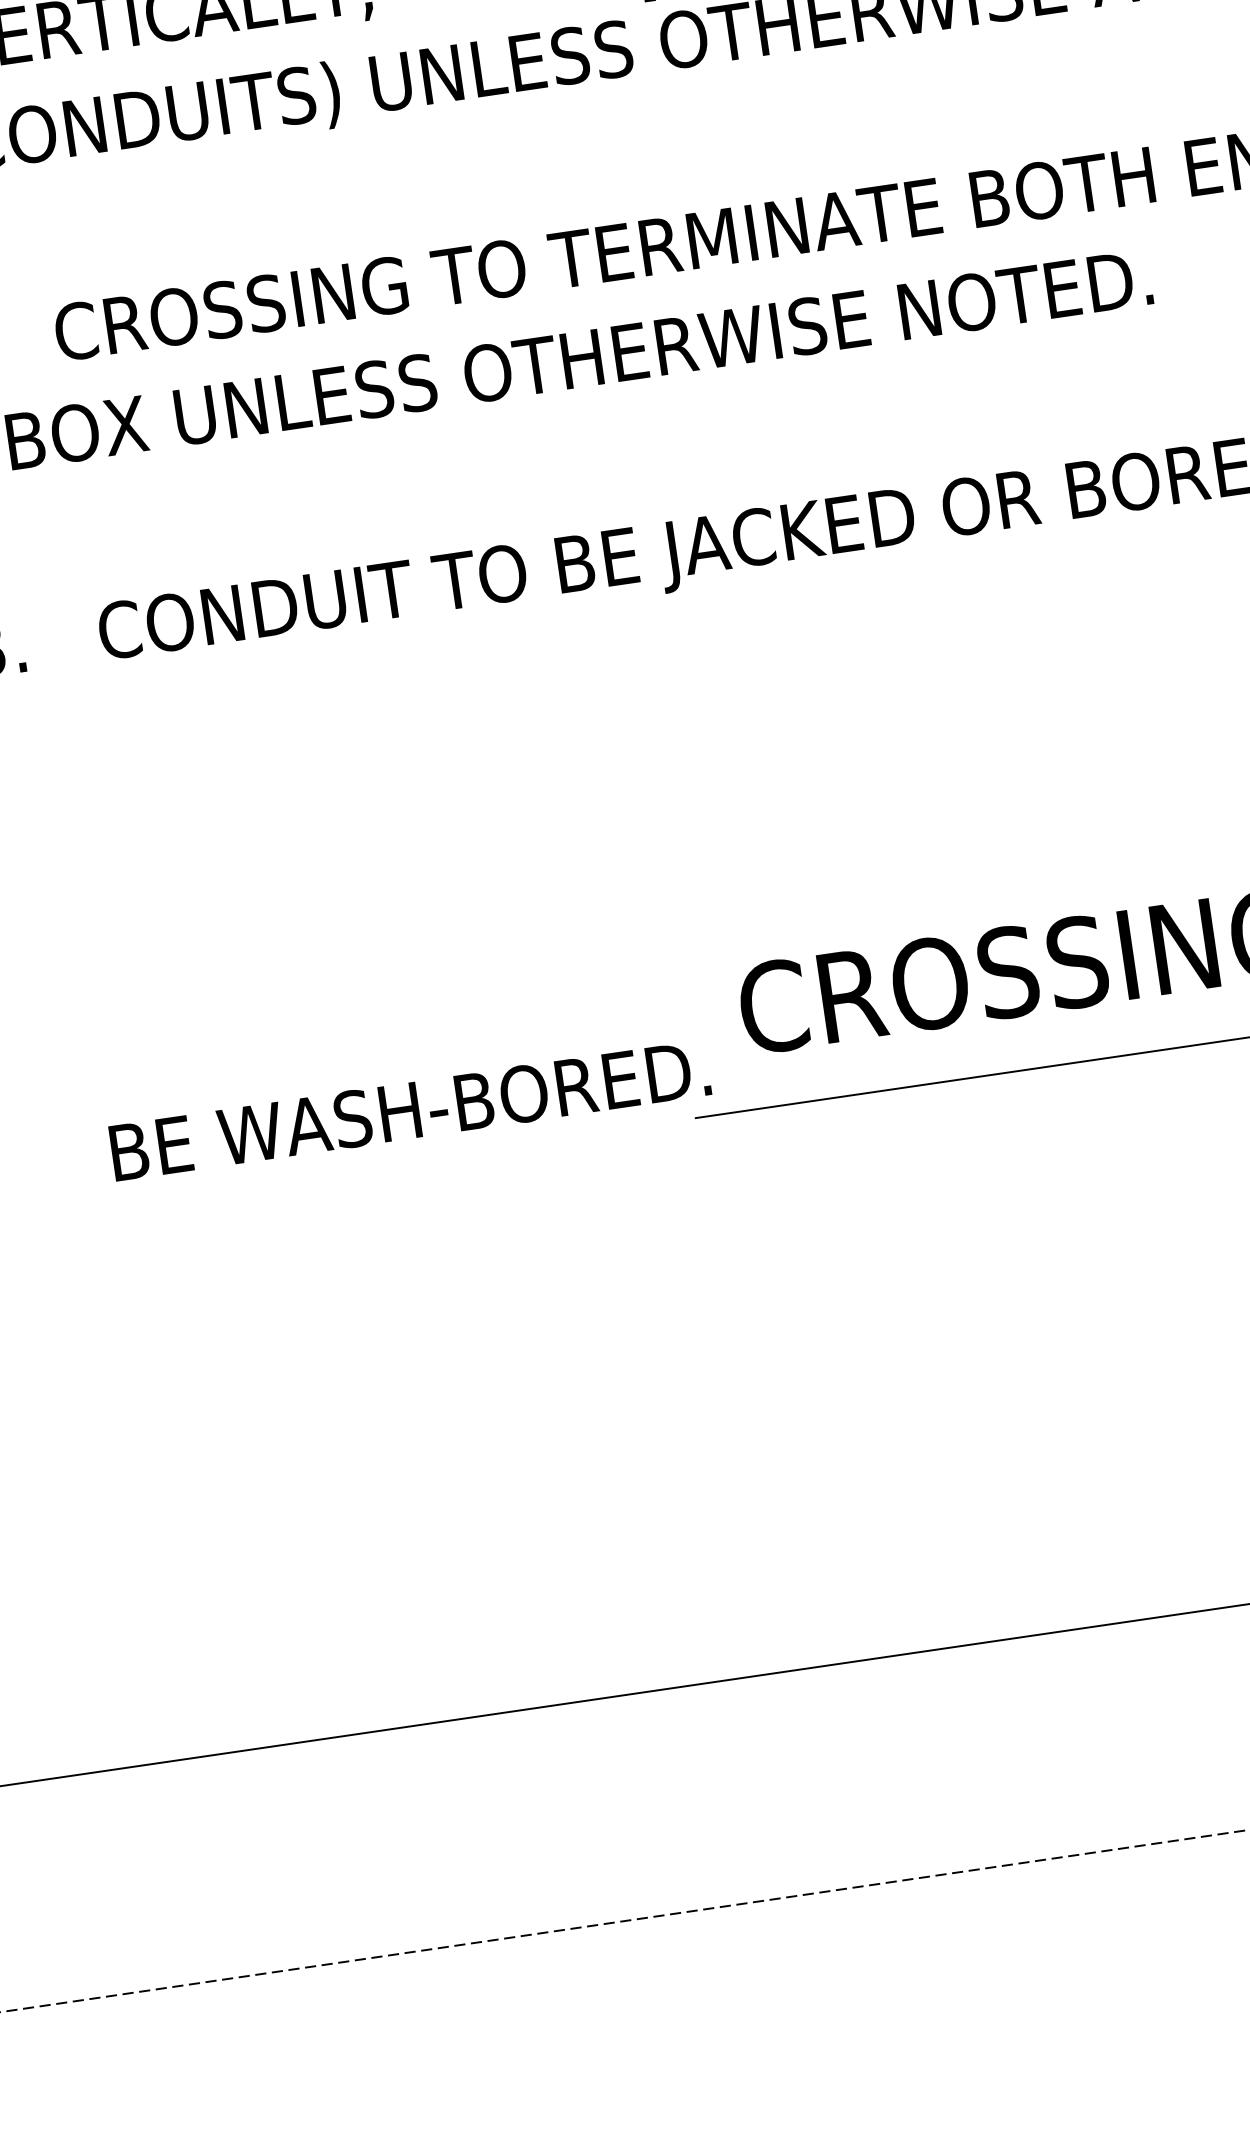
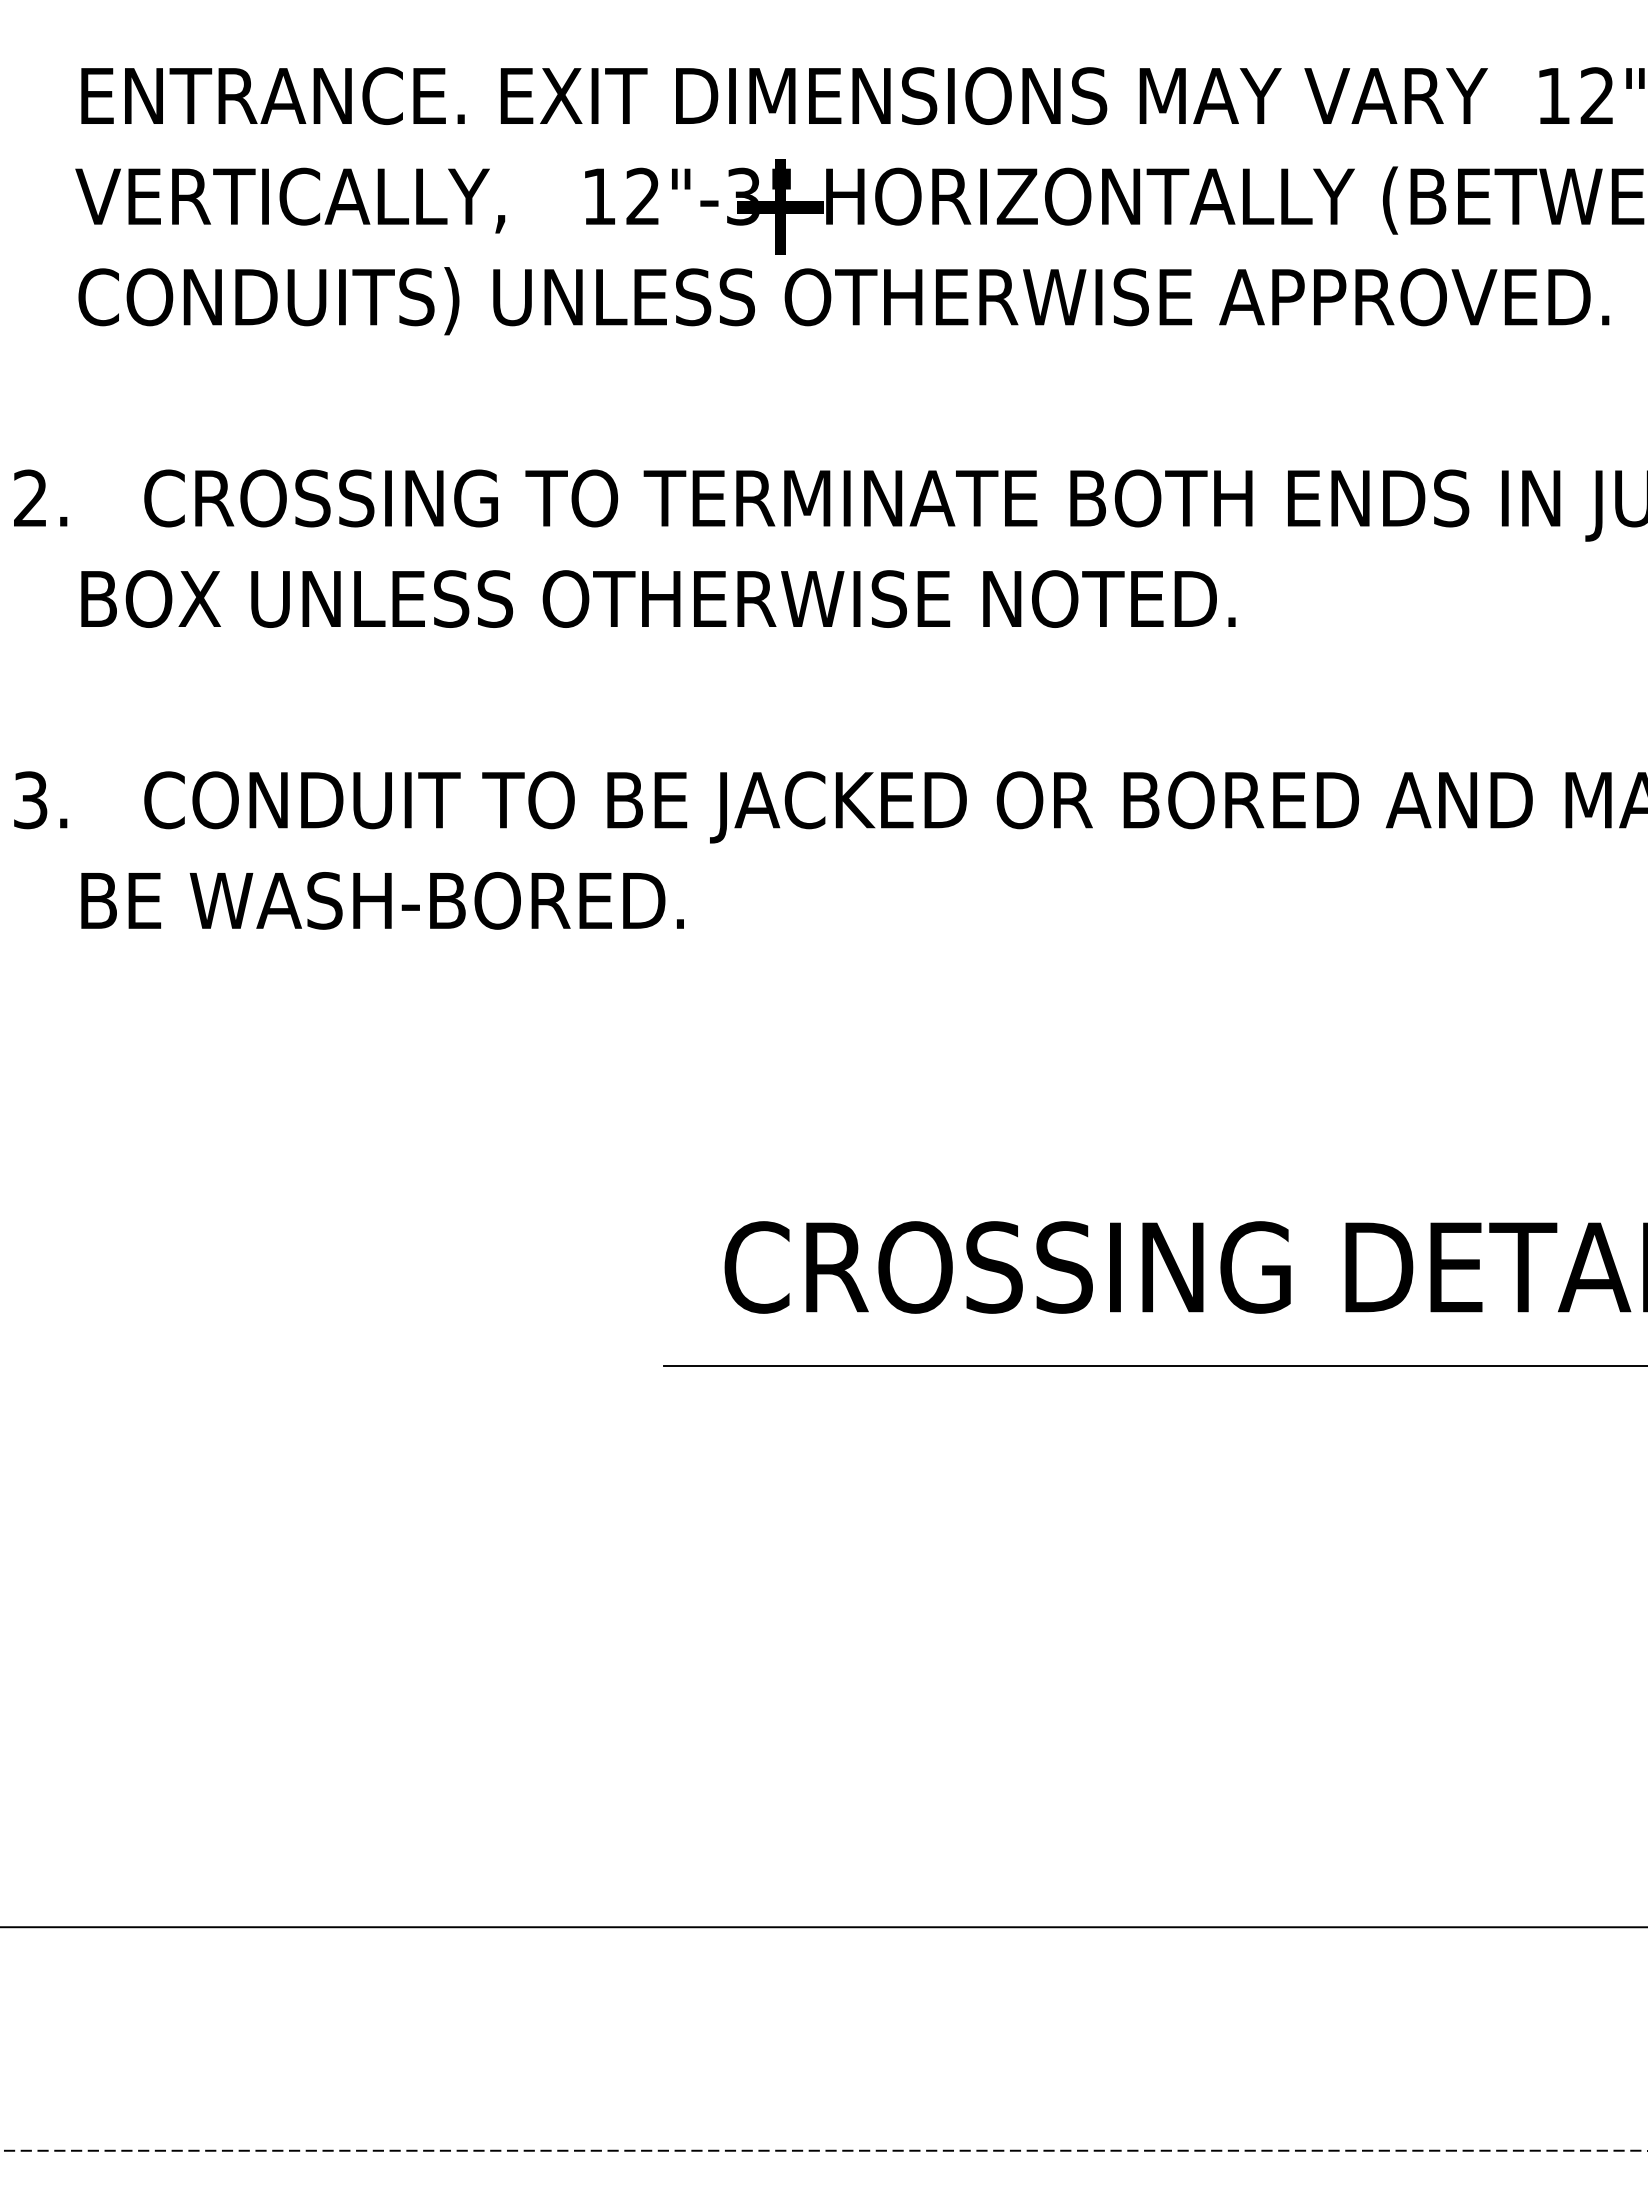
text: (410, 1110) -> (382, 900), moved

